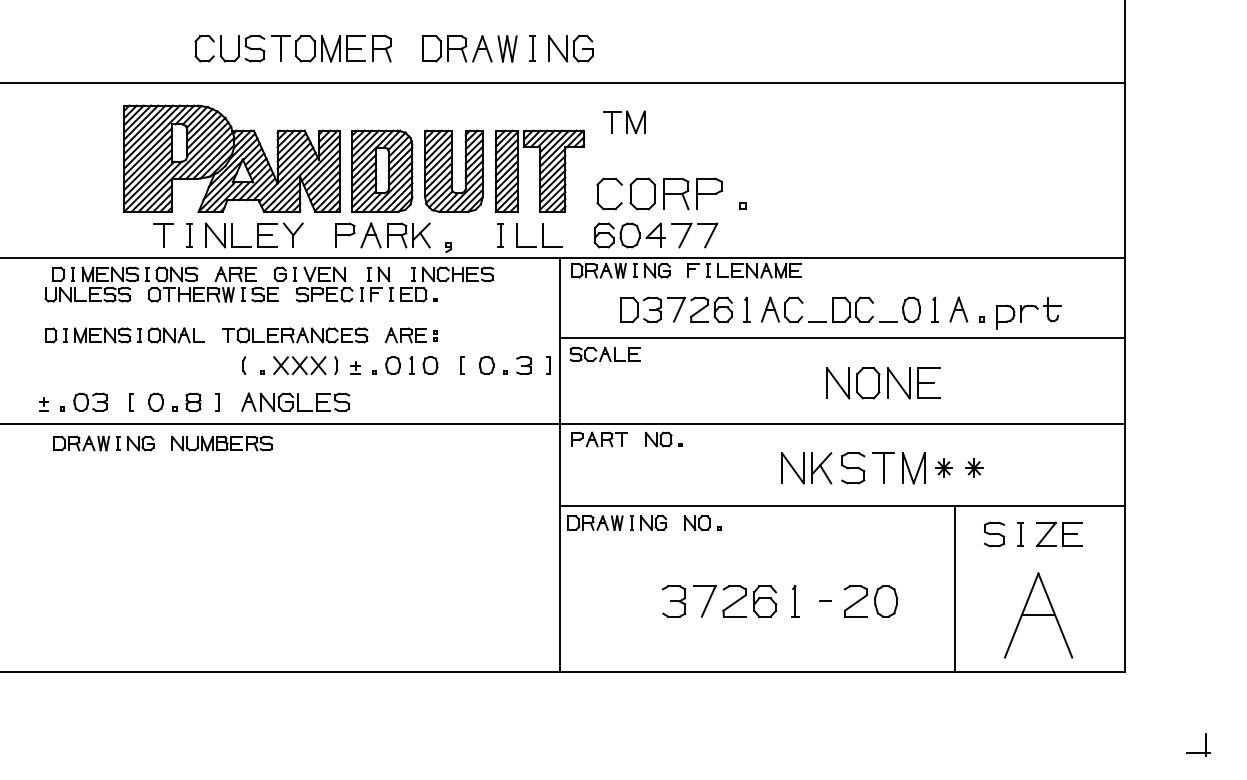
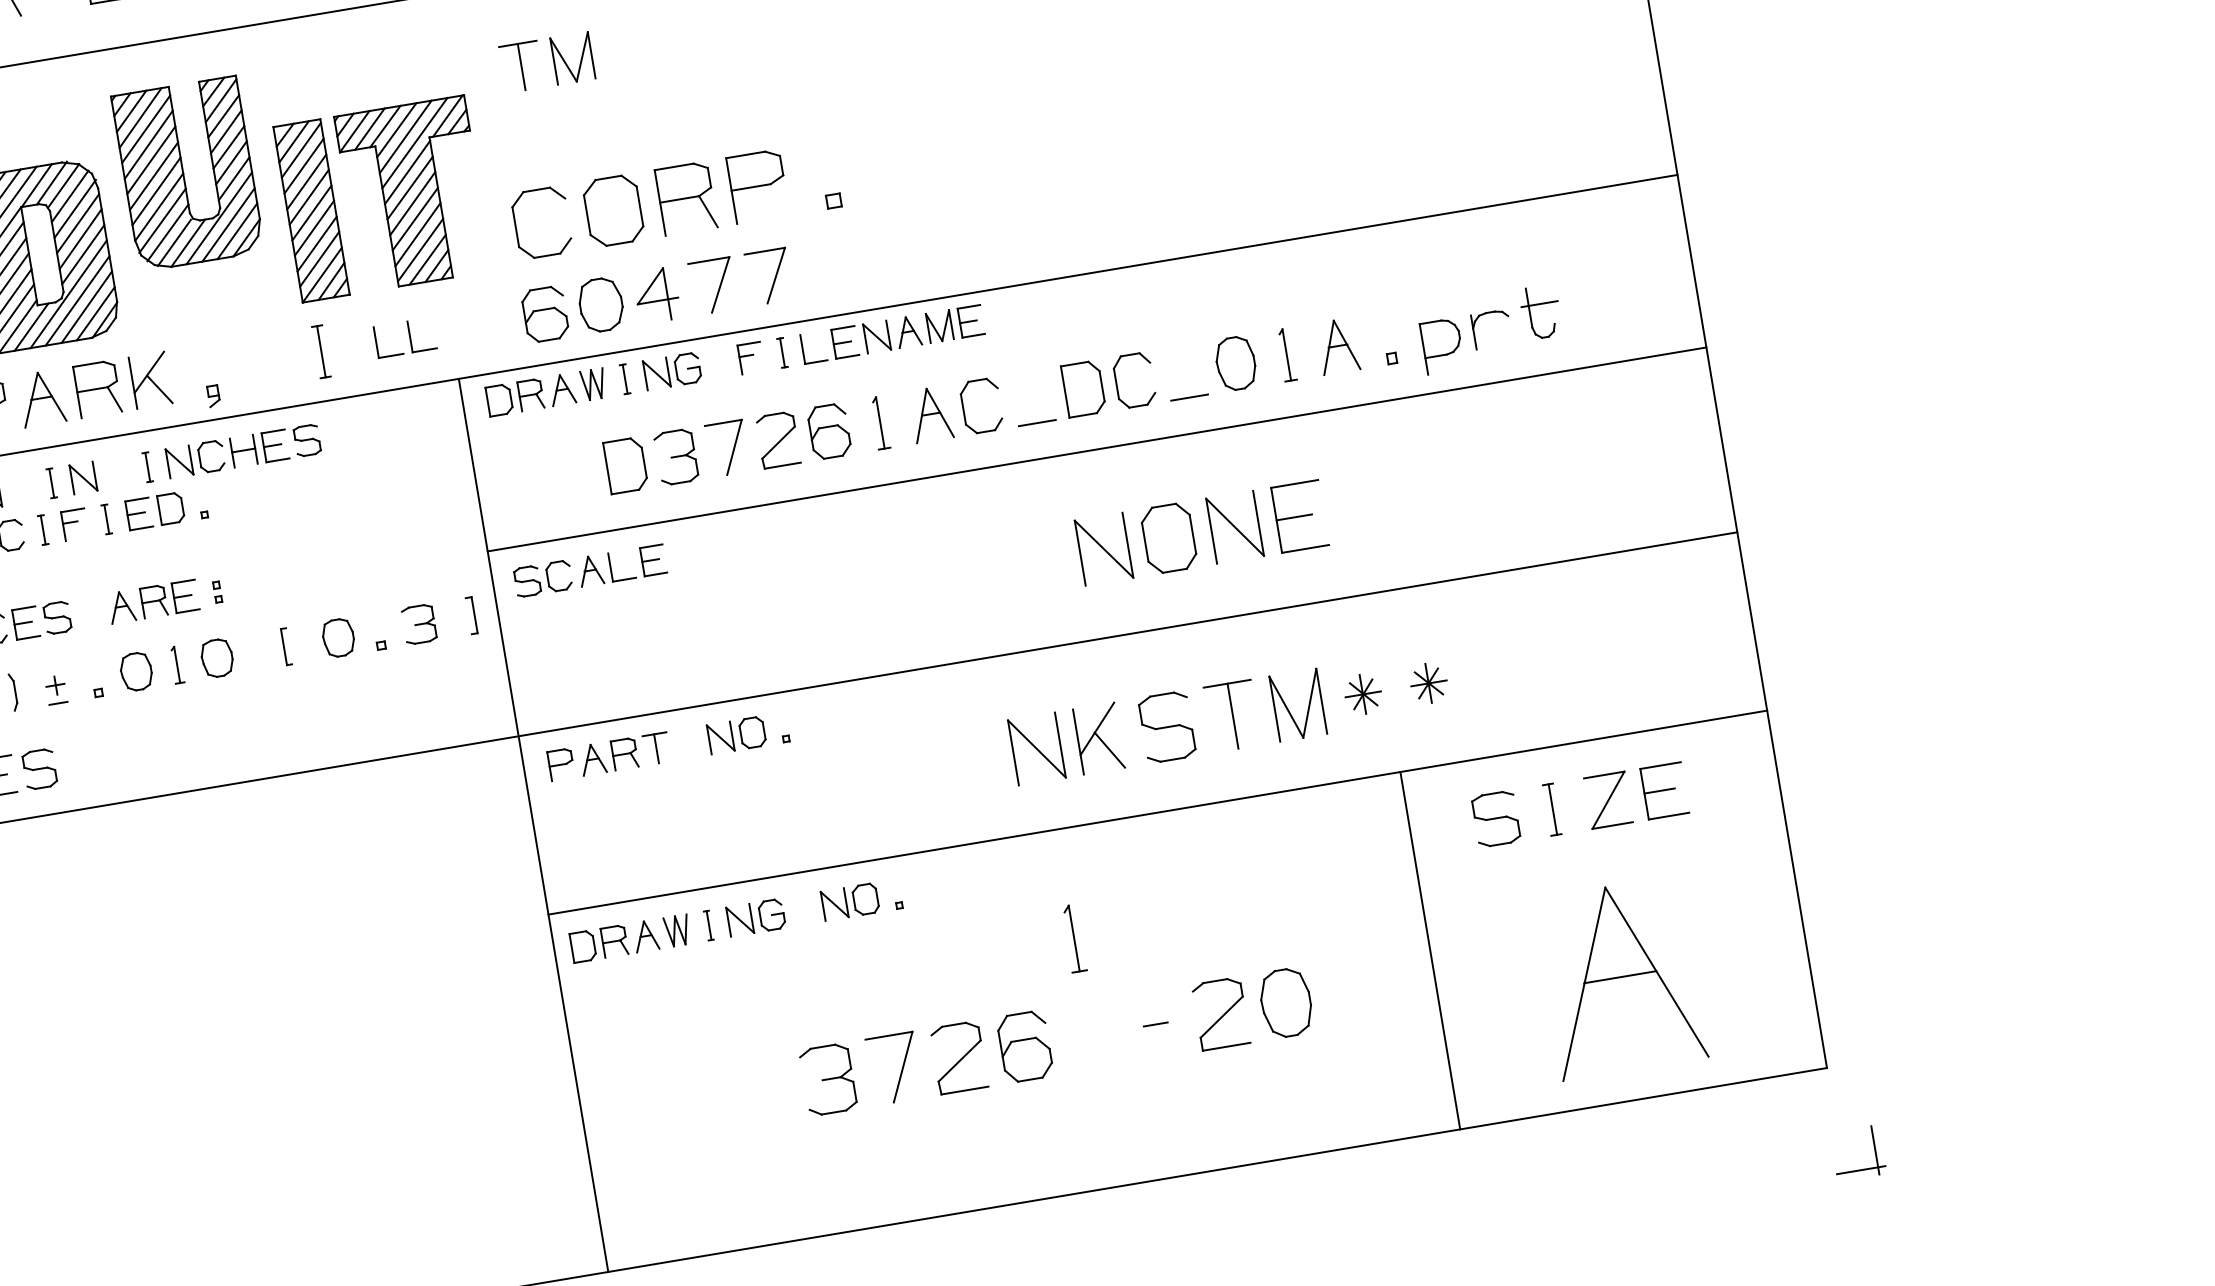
part: (453, 170) -> (186, 172), moved
part: (539, 235) -> (405, 337), size x0.6
part: (795, 601) -> (1074, 938), moved
part: (1205, 744) -> (1873, 1148), moved

